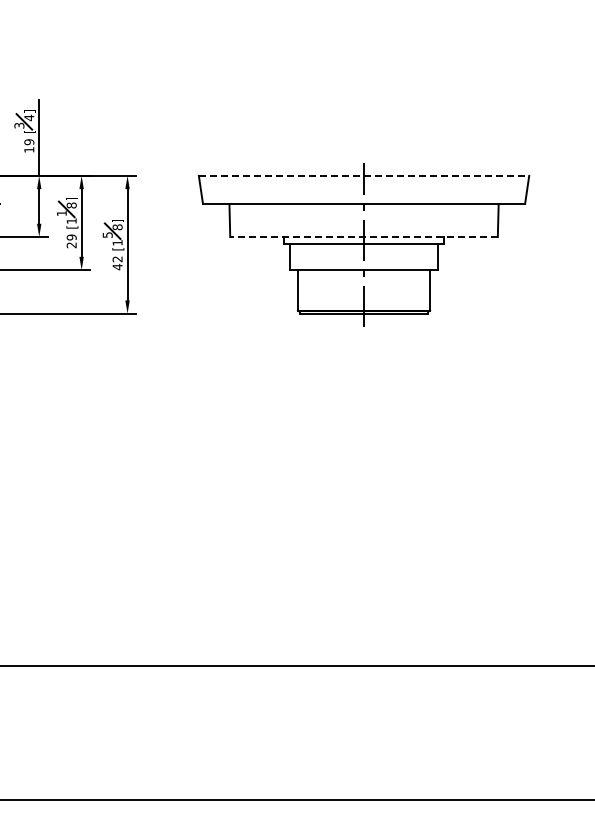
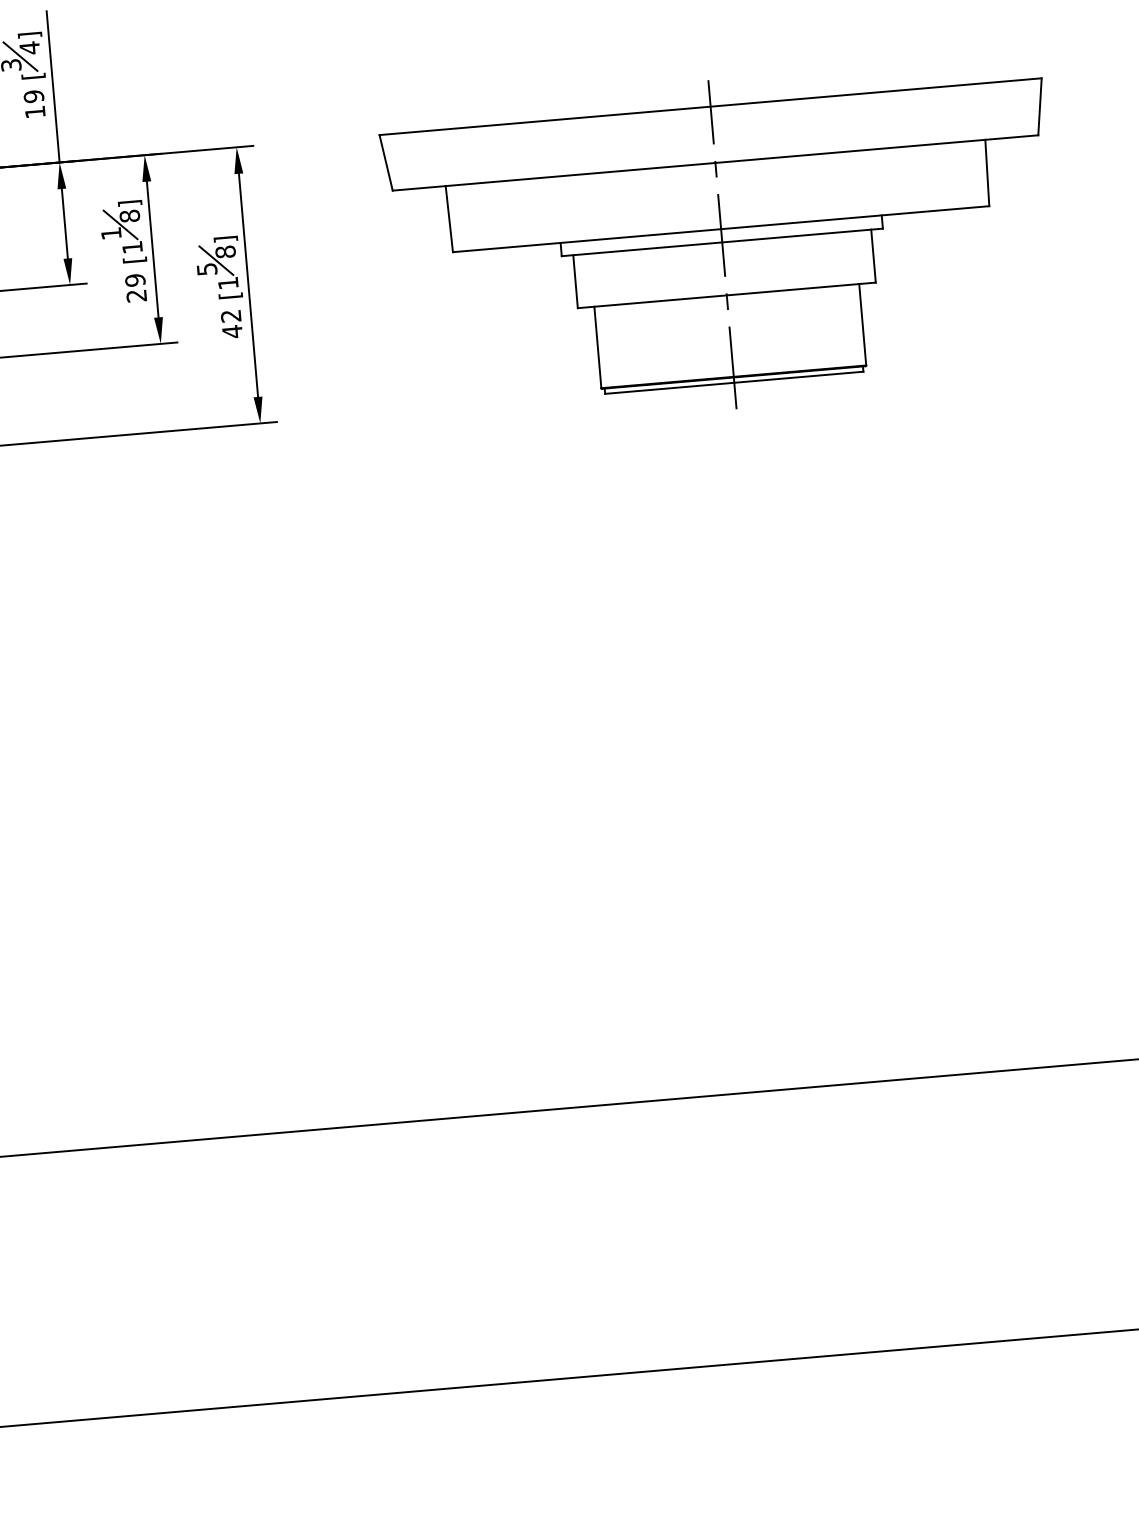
line: (364, 175) -> (711, 105), dashed -> solid
line: (364, 237) -> (722, 230), dashed -> solid

